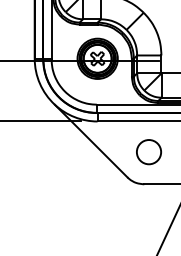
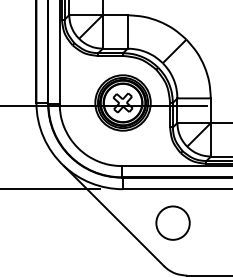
circle: (148, 152) -> (172, 223), moved

